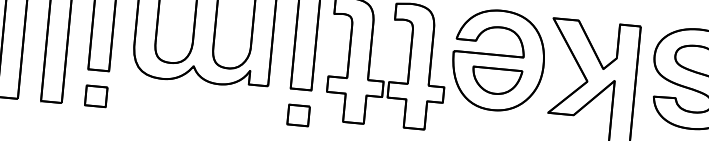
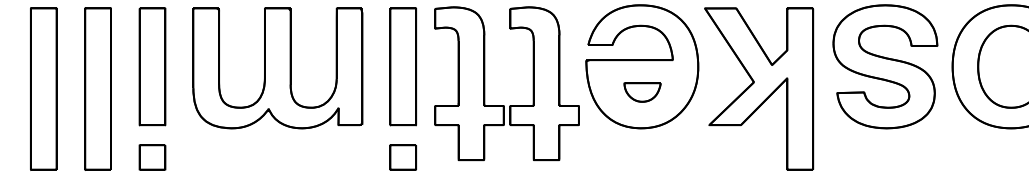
part: (496, 81) -> (642, 92), size x0.6

